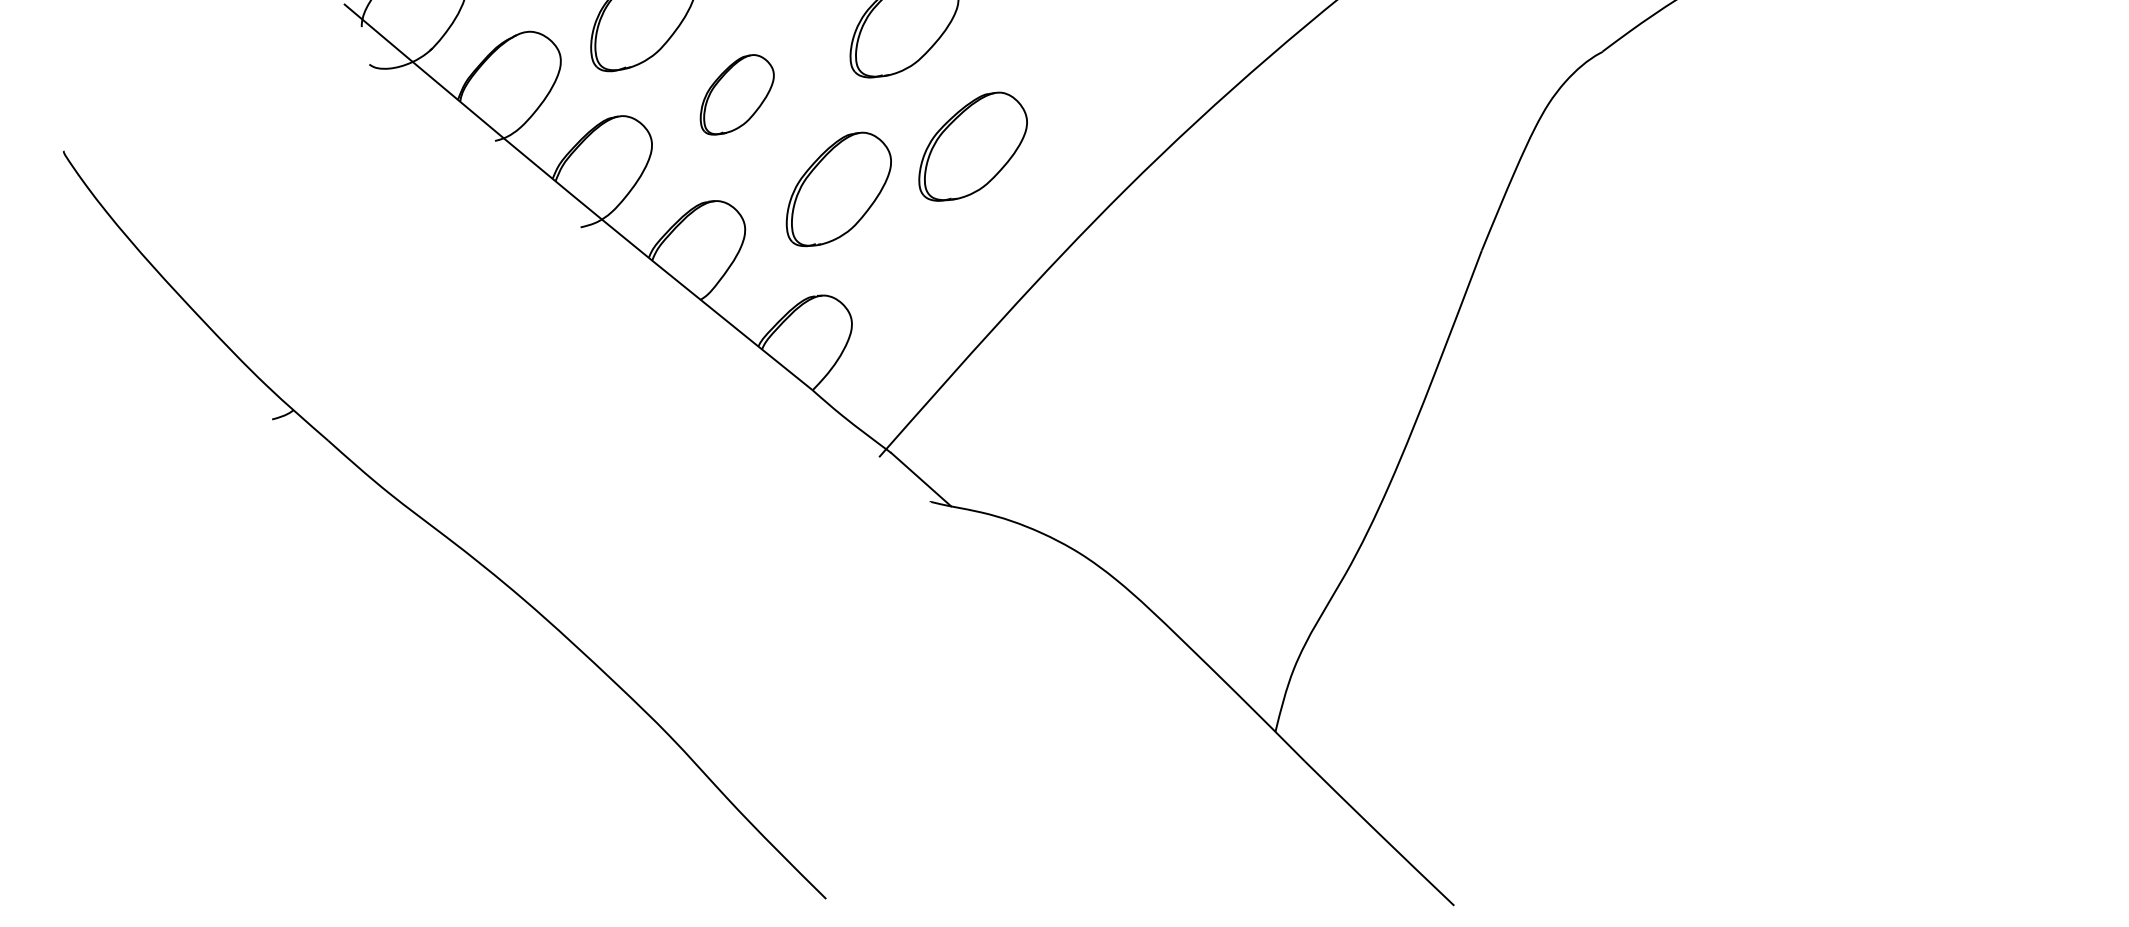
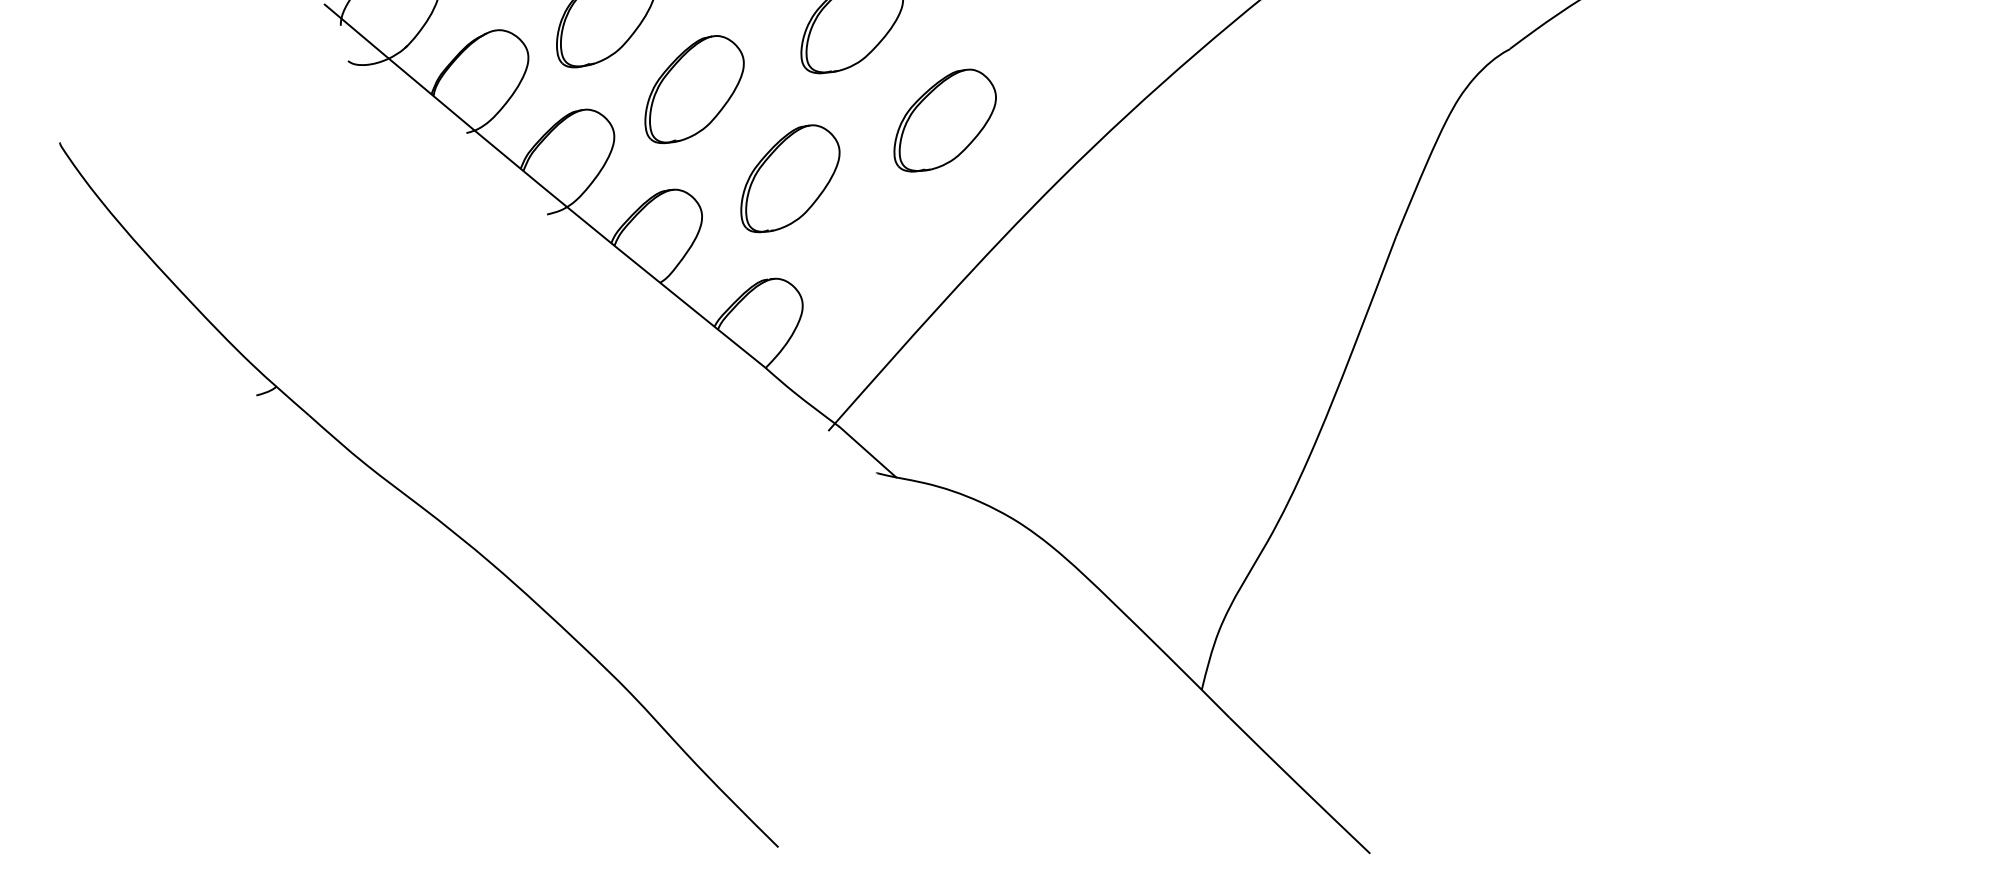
part: (737, 94) -> (694, 89), size x1.43
part: (972, 146) -> (944, 120), moved

